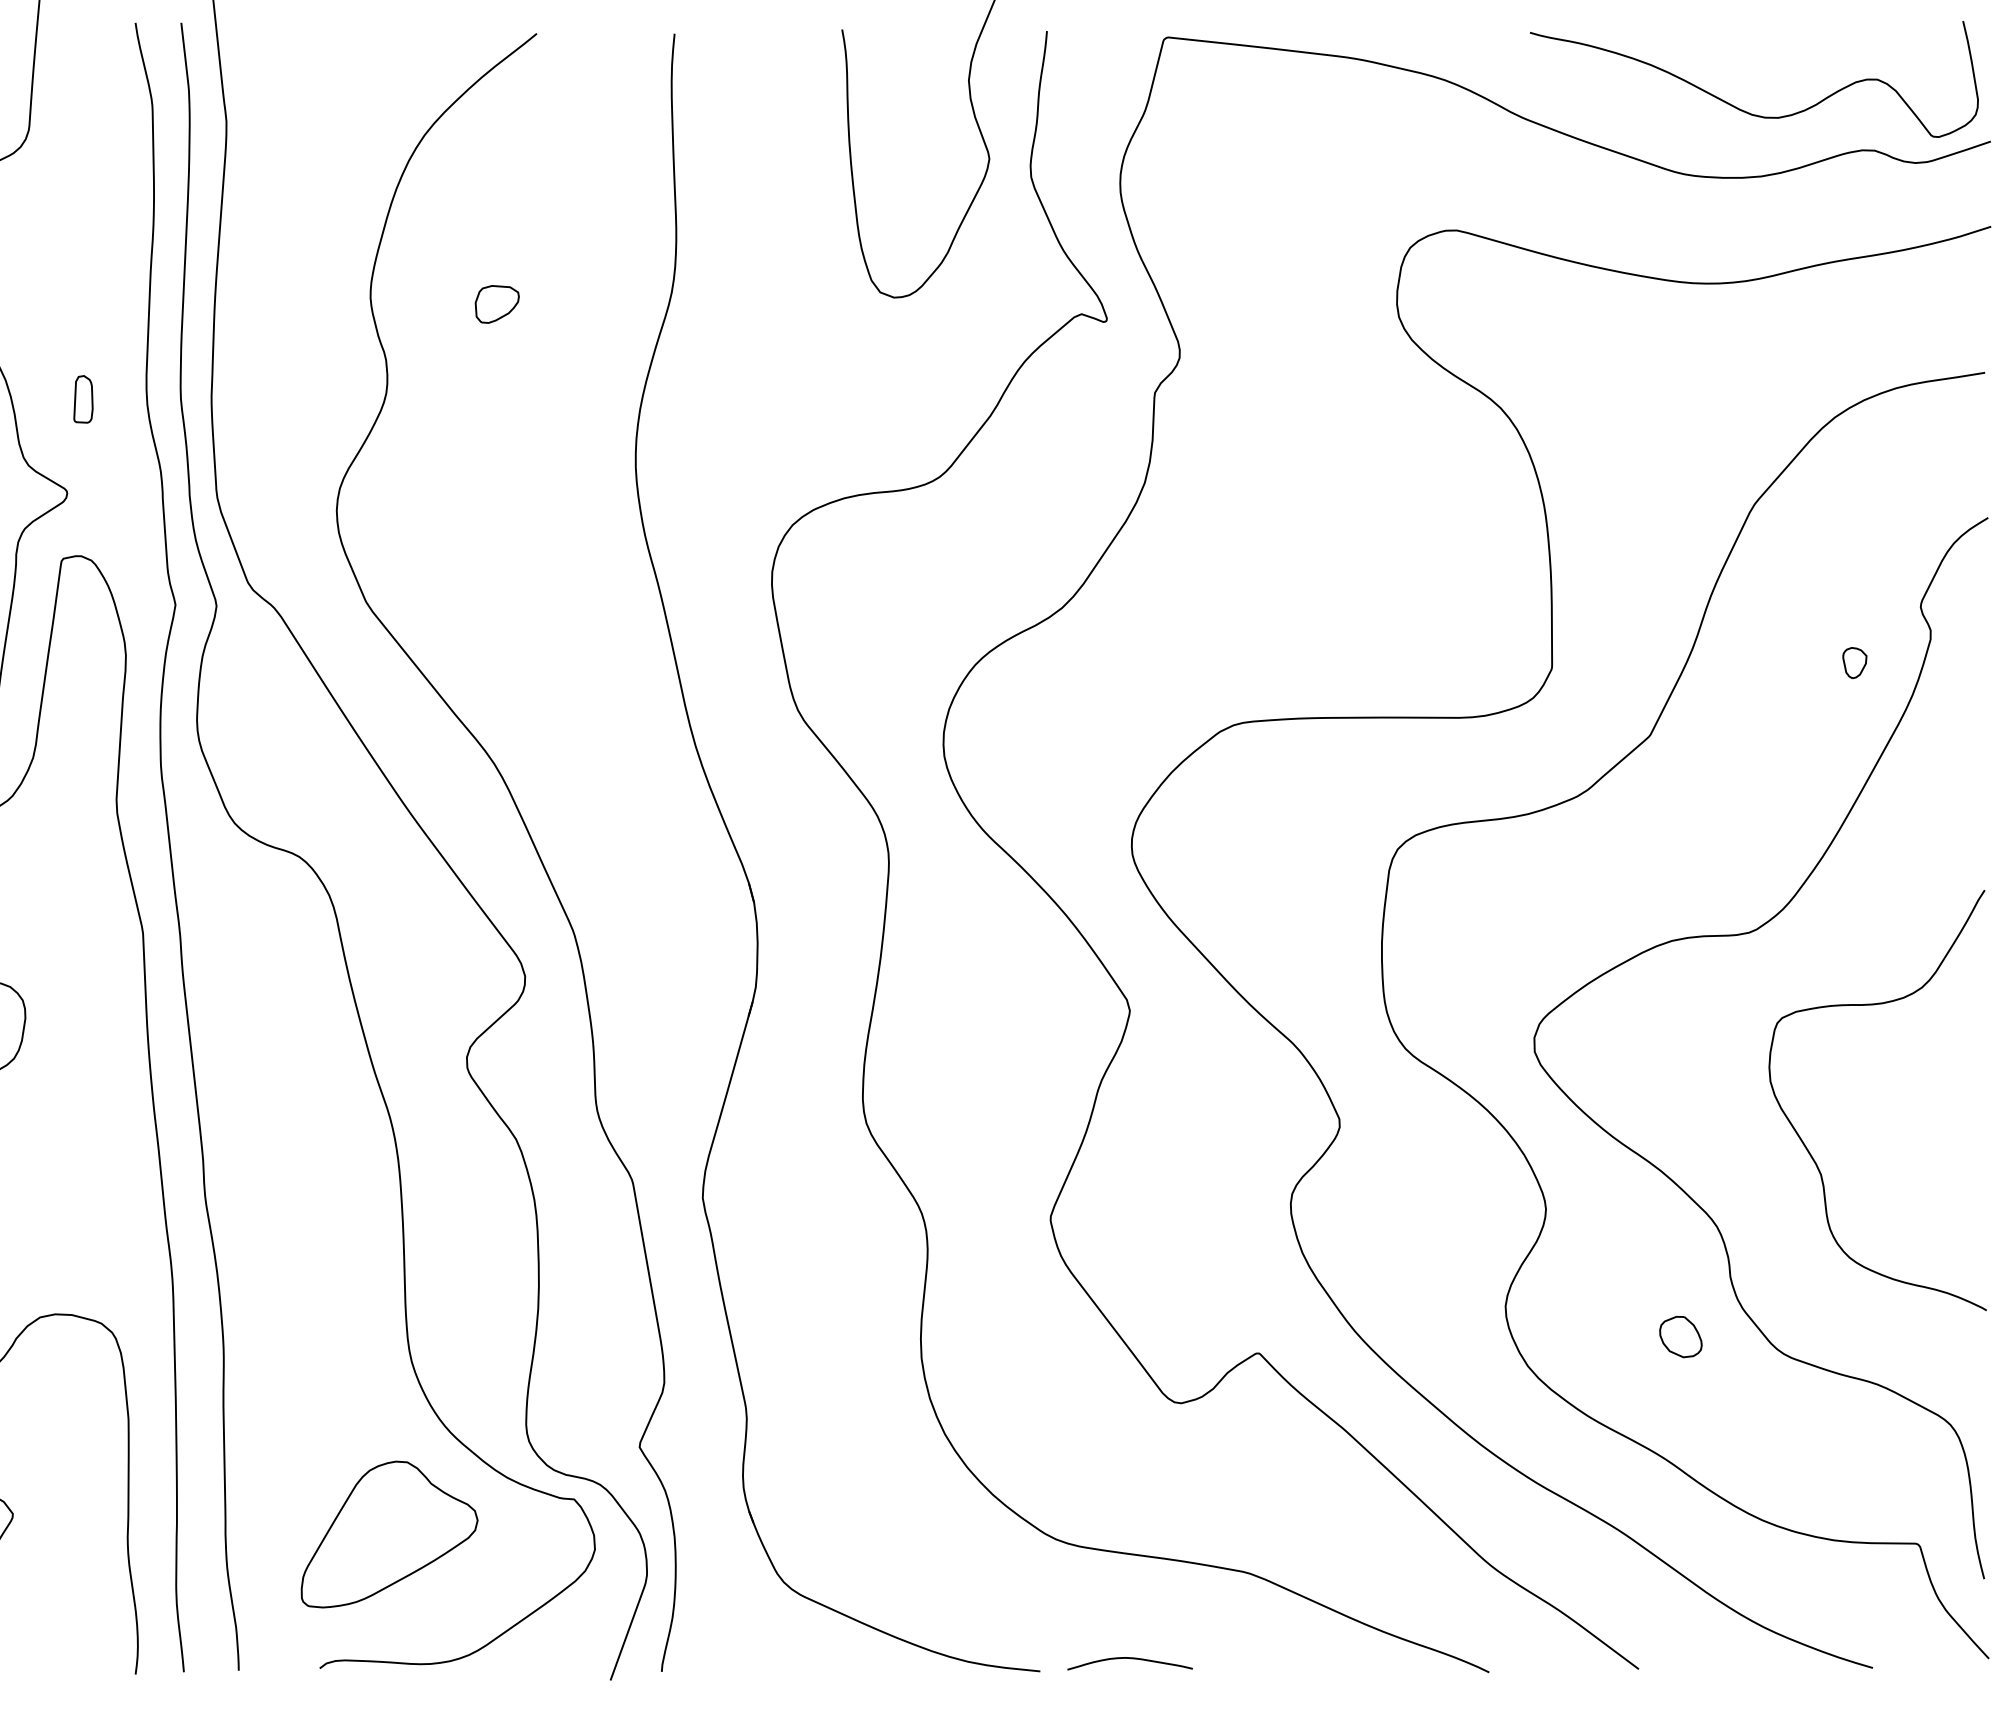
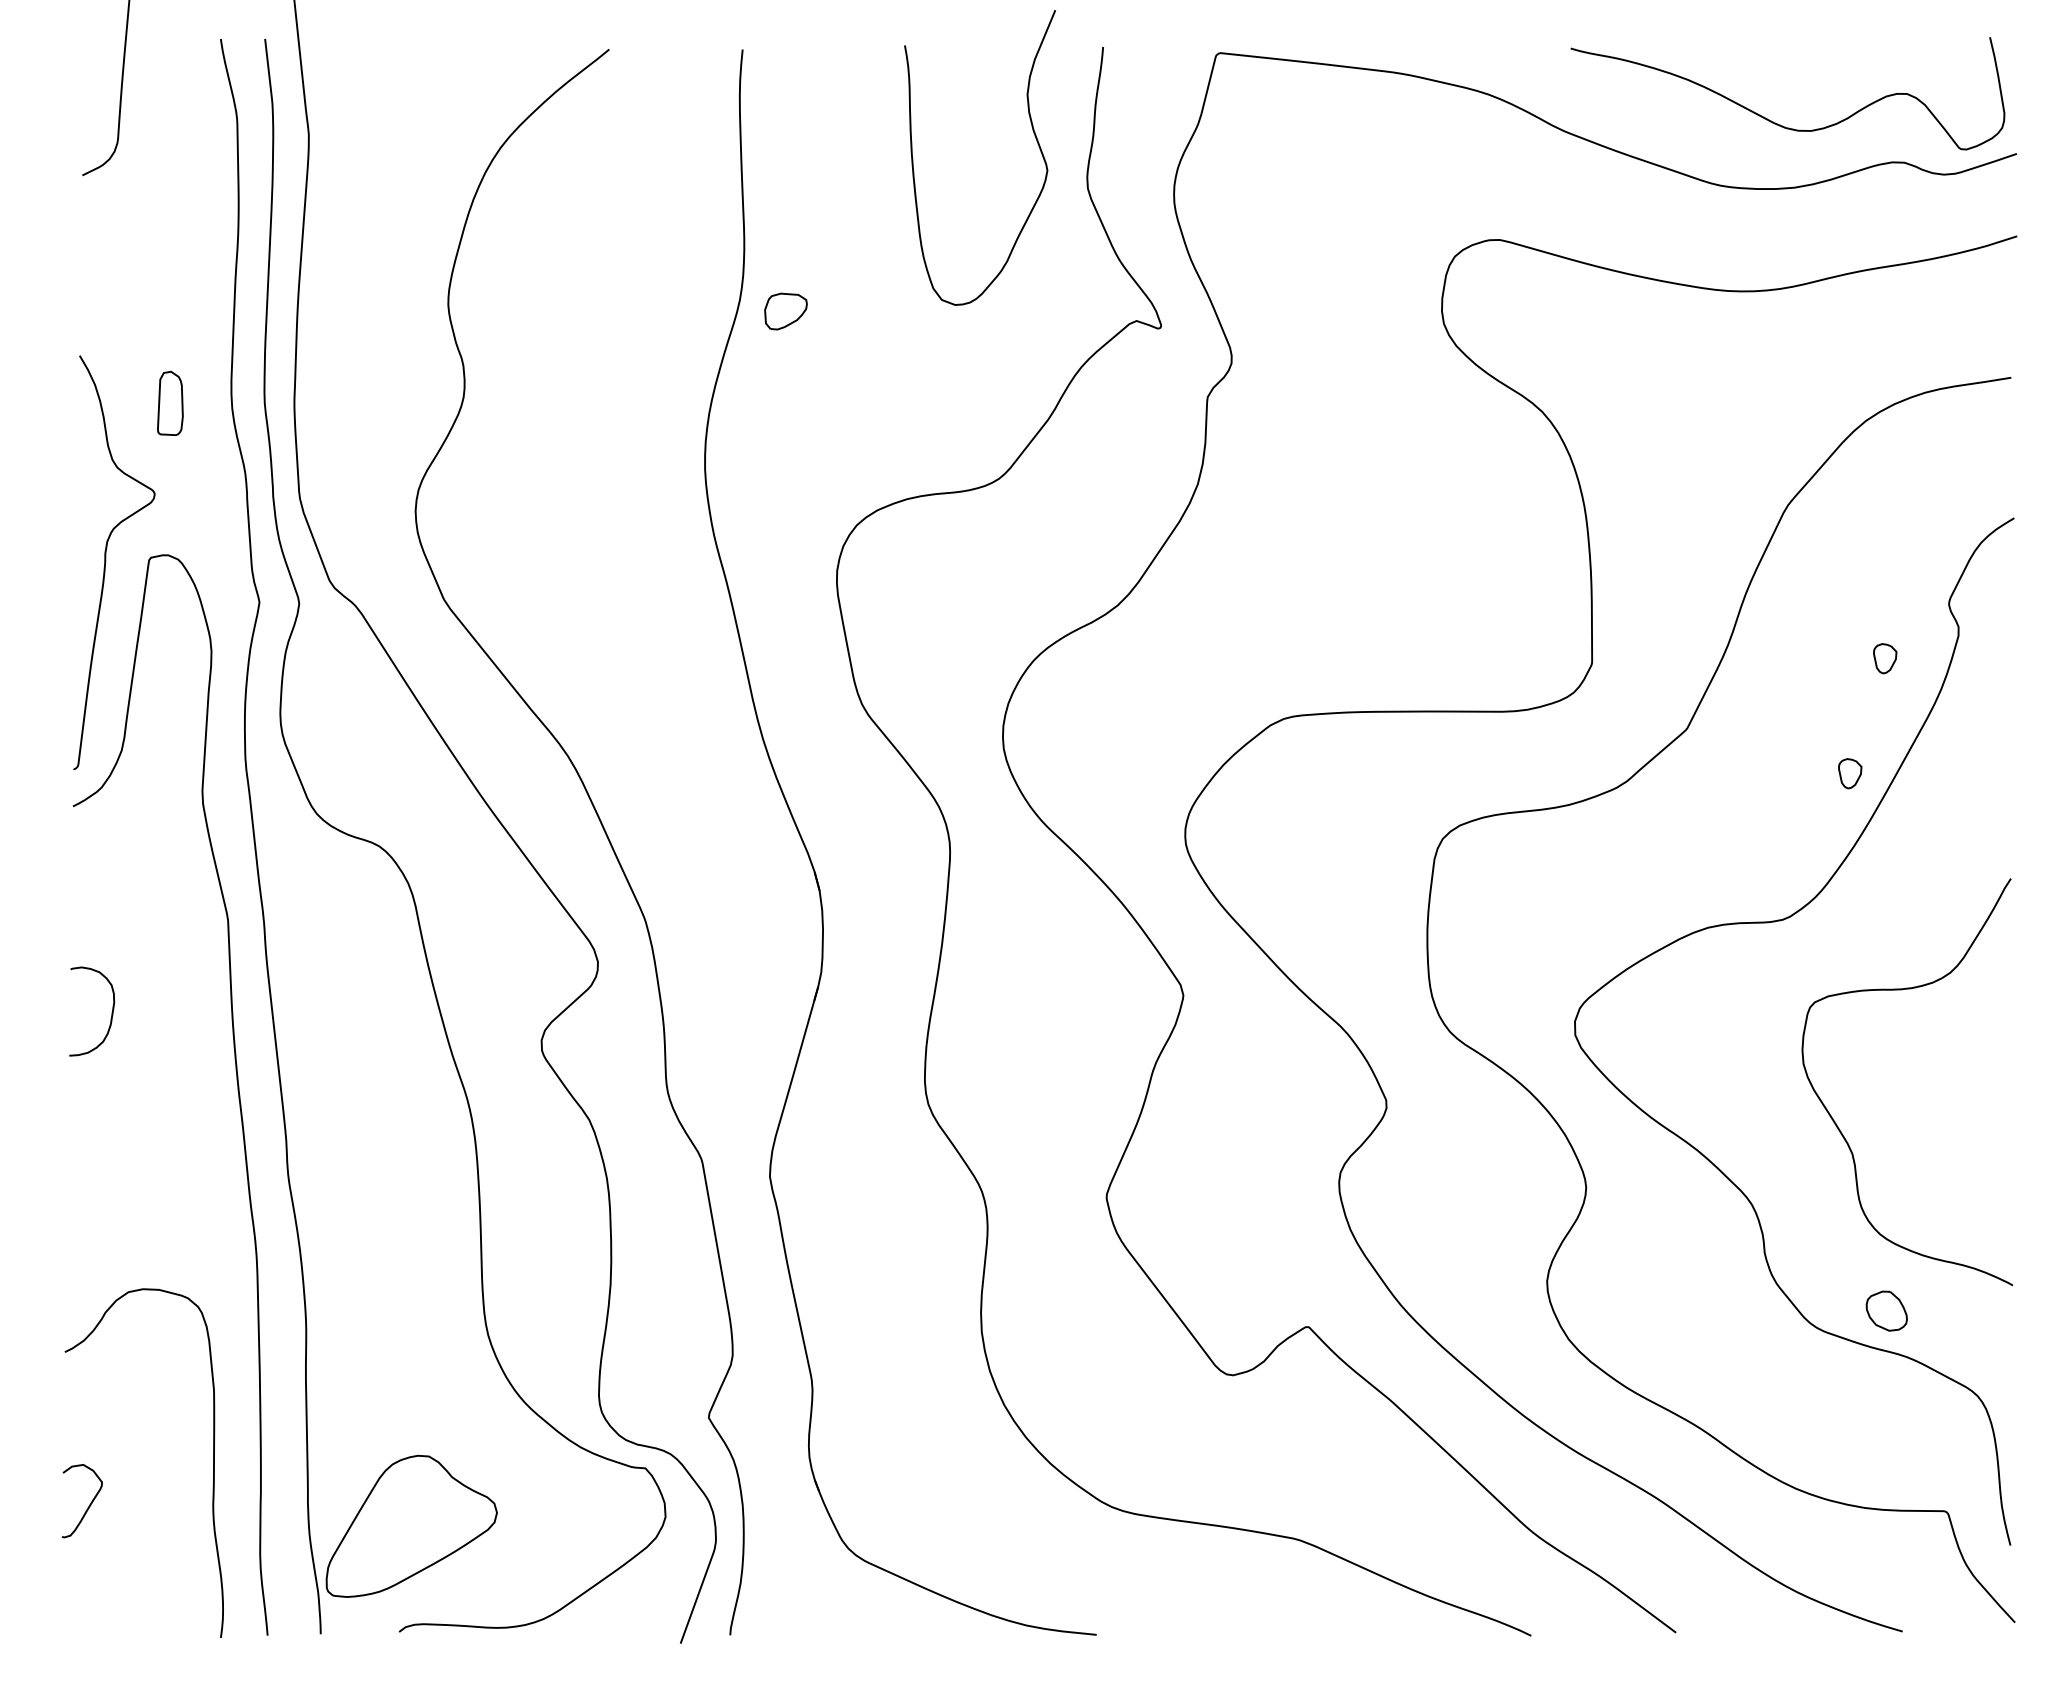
part: (496, 304) -> (785, 311), moved
part: (83, 399) -> (170, 403), size x1.4
part: (1819, 781) -> (1850, 773), added
part: (1680, 1336) -> (1886, 1310), moved
part: (389, 1533) -> (411, 1525), moved
curve: (1130, 1658) -> (1183, 1622), removed

